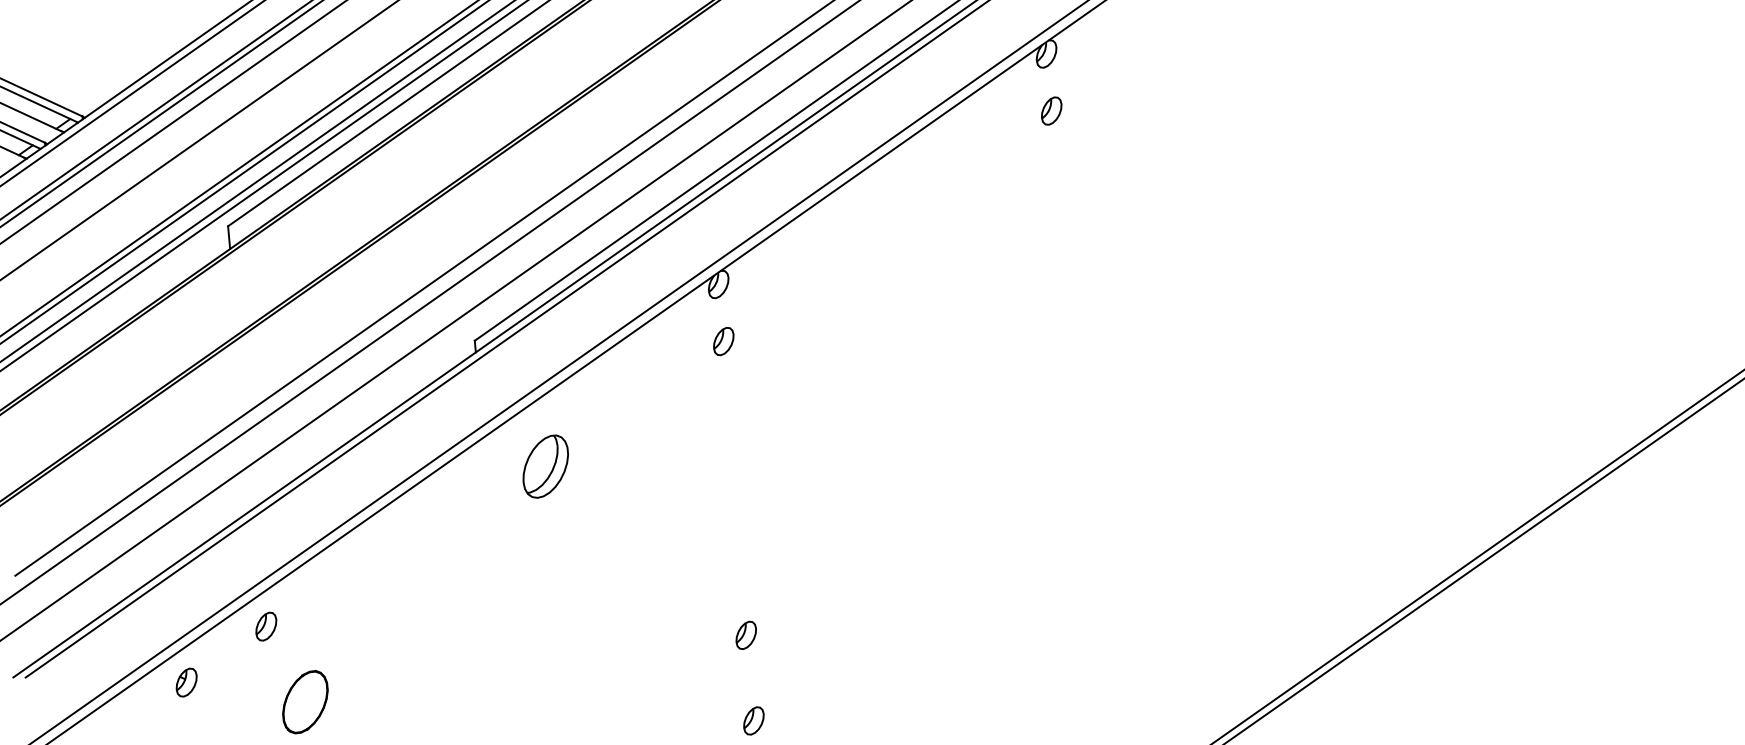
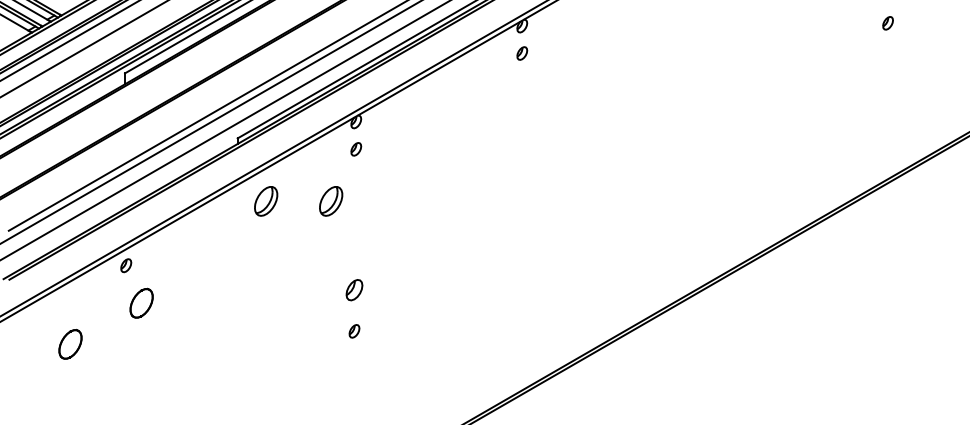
part: (681, 454) -> (331, 201), added
part: (746, 635) -> (354, 290), size x1.6
part: (185, 681) -> (85, 288), removed

